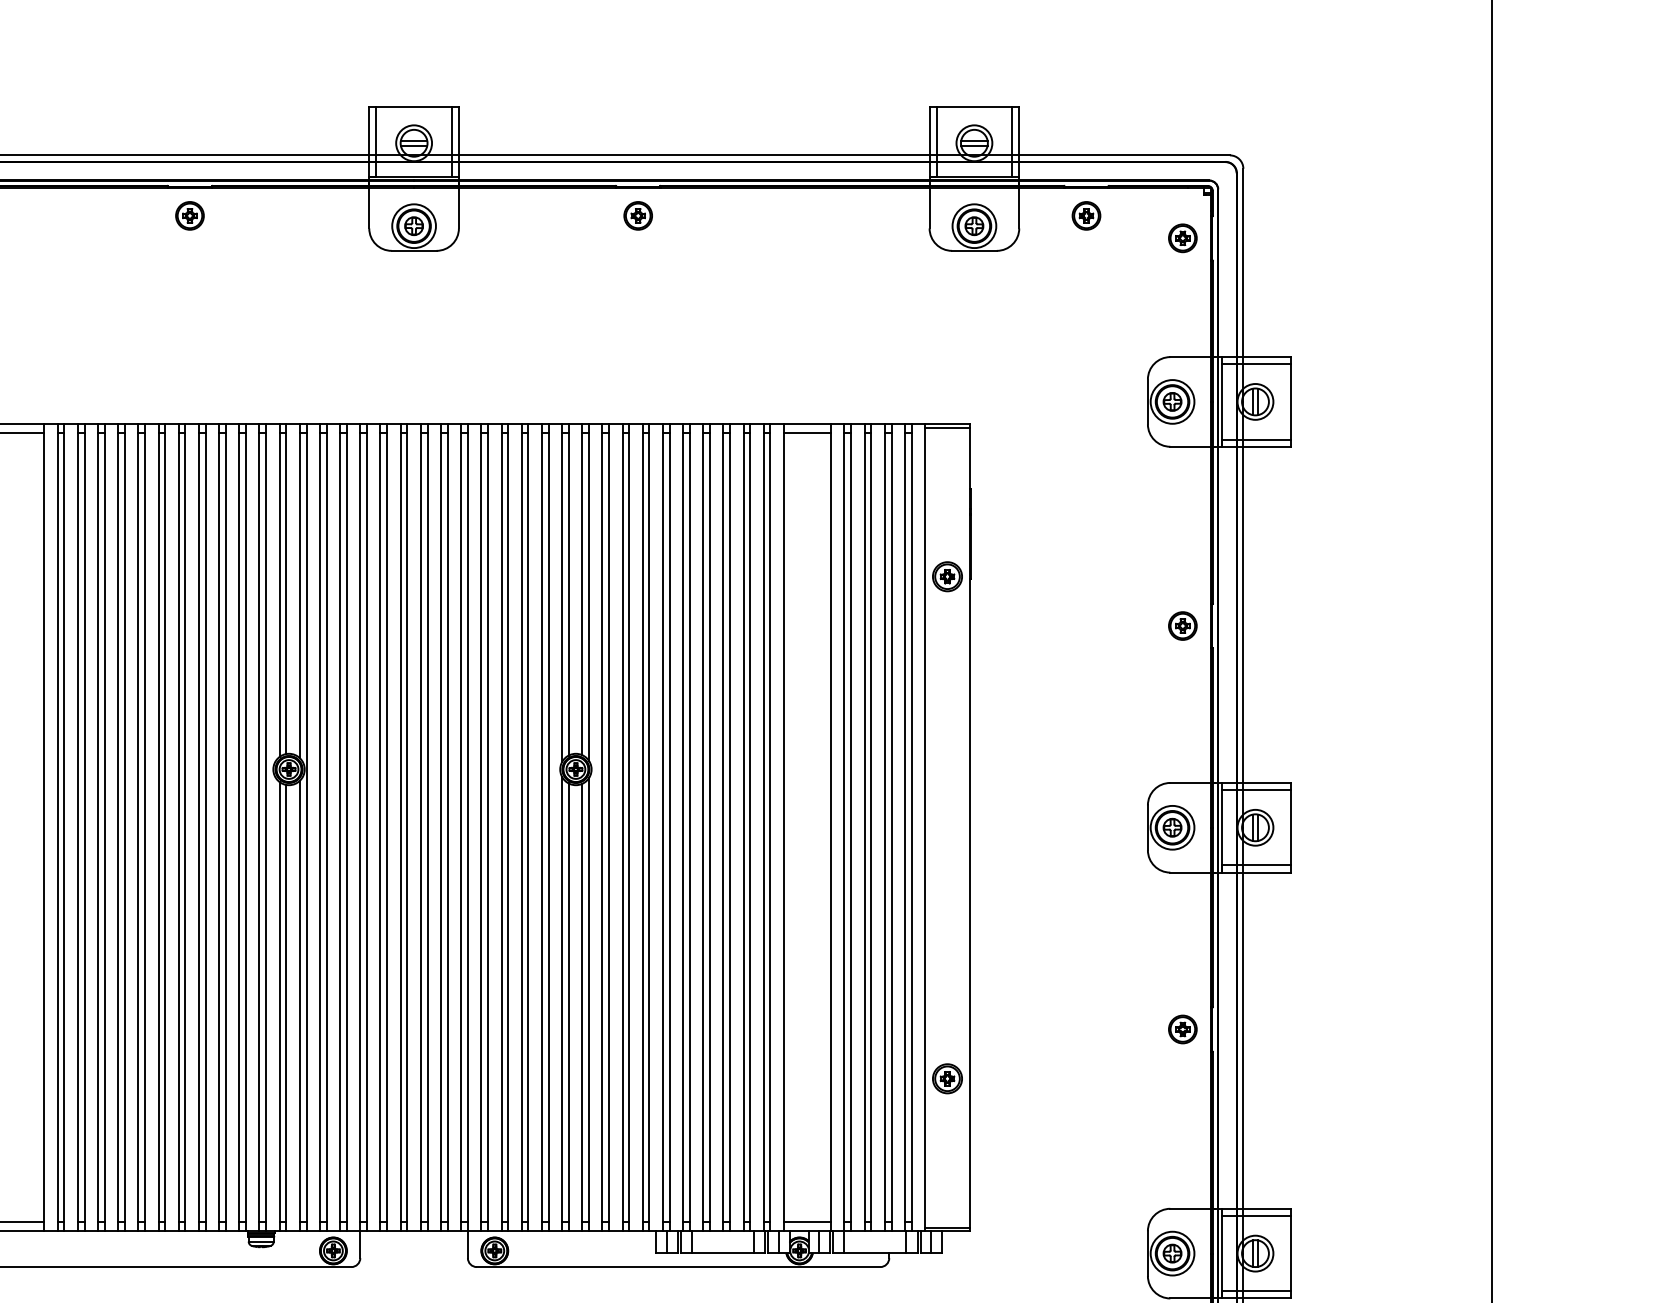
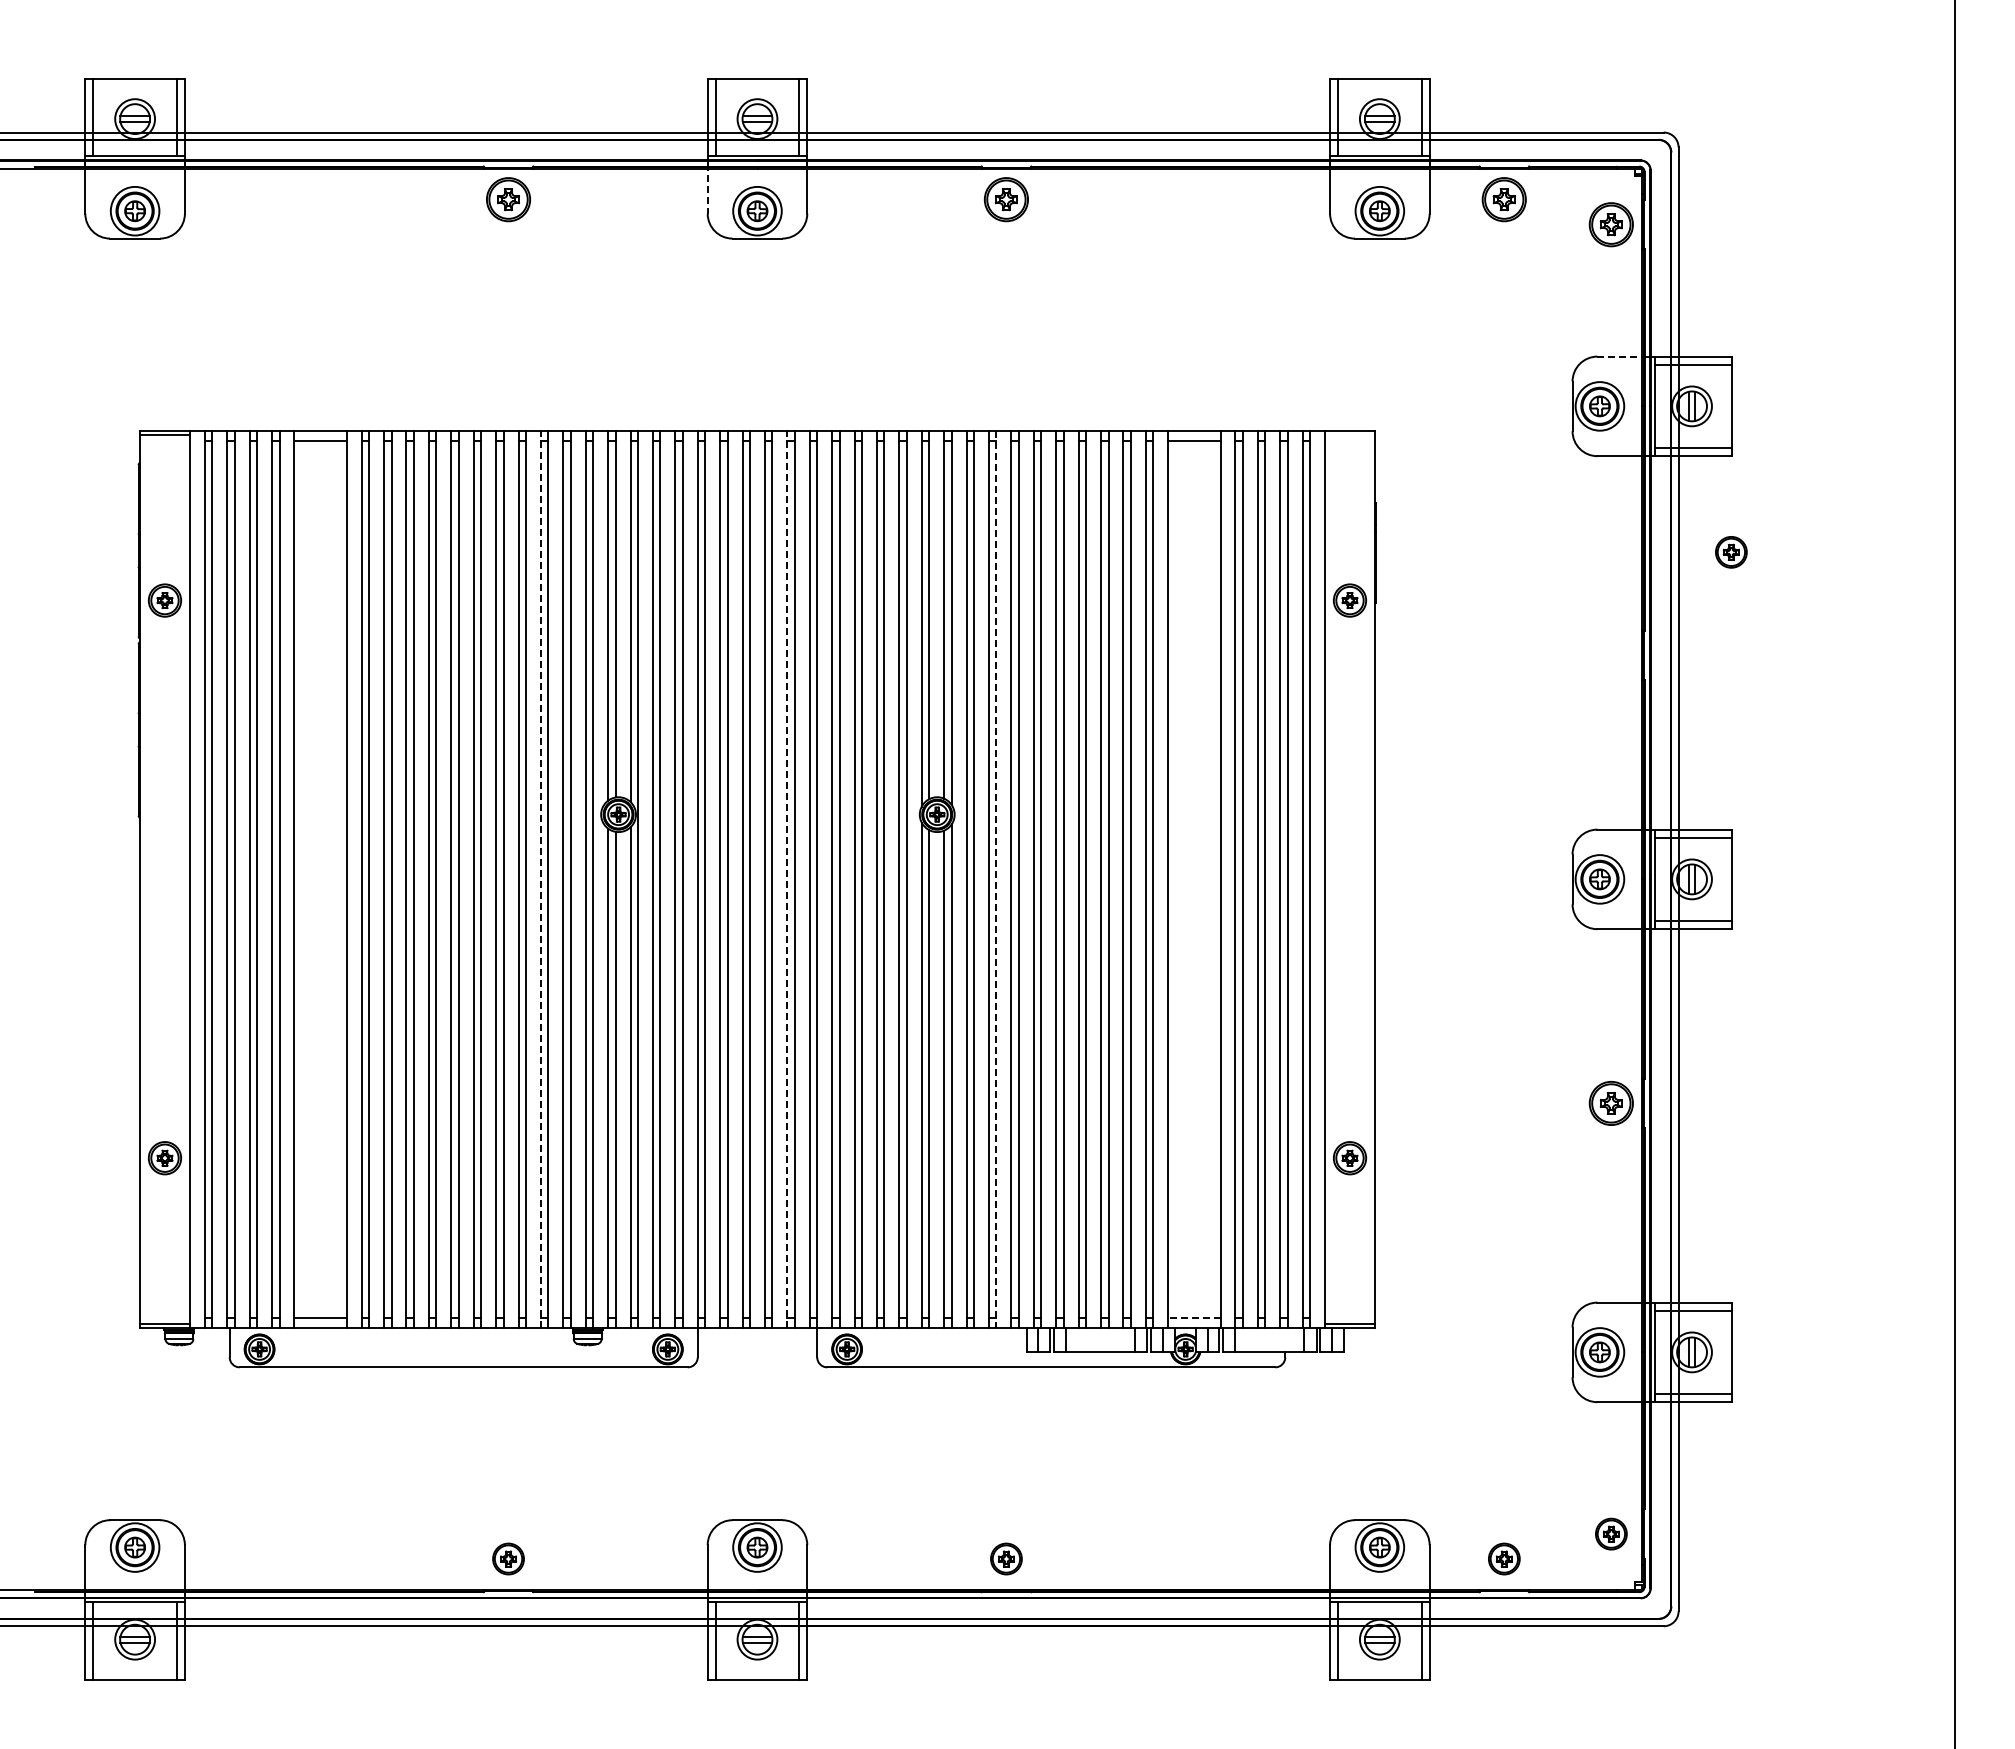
line: (369, 206) -> (707, 189), solid -> dashed
part: (189, 215) -> (508, 199), size x1.4
part: (638, 215) -> (1006, 199), size x1.4
part: (1086, 215) -> (1504, 199), size x1.4
part: (1182, 238) -> (1611, 224), size x1.4
line: (1192, 357) -> (1622, 356), solid -> dashed
line: (947, 428) -> (1349, 435), removed
part: (1182, 626) -> (1731, 552), moved
line: (218, 826) -> (540, 878), solid -> dashed
line: (441, 826) -> (787, 878), solid -> dashed
line: (629, 827) -> (996, 879), solid -> dashed
part: (1182, 1029) -> (1611, 1103), size x1.4
line: (806, 1222) -> (1193, 1317), solid -> dashed

